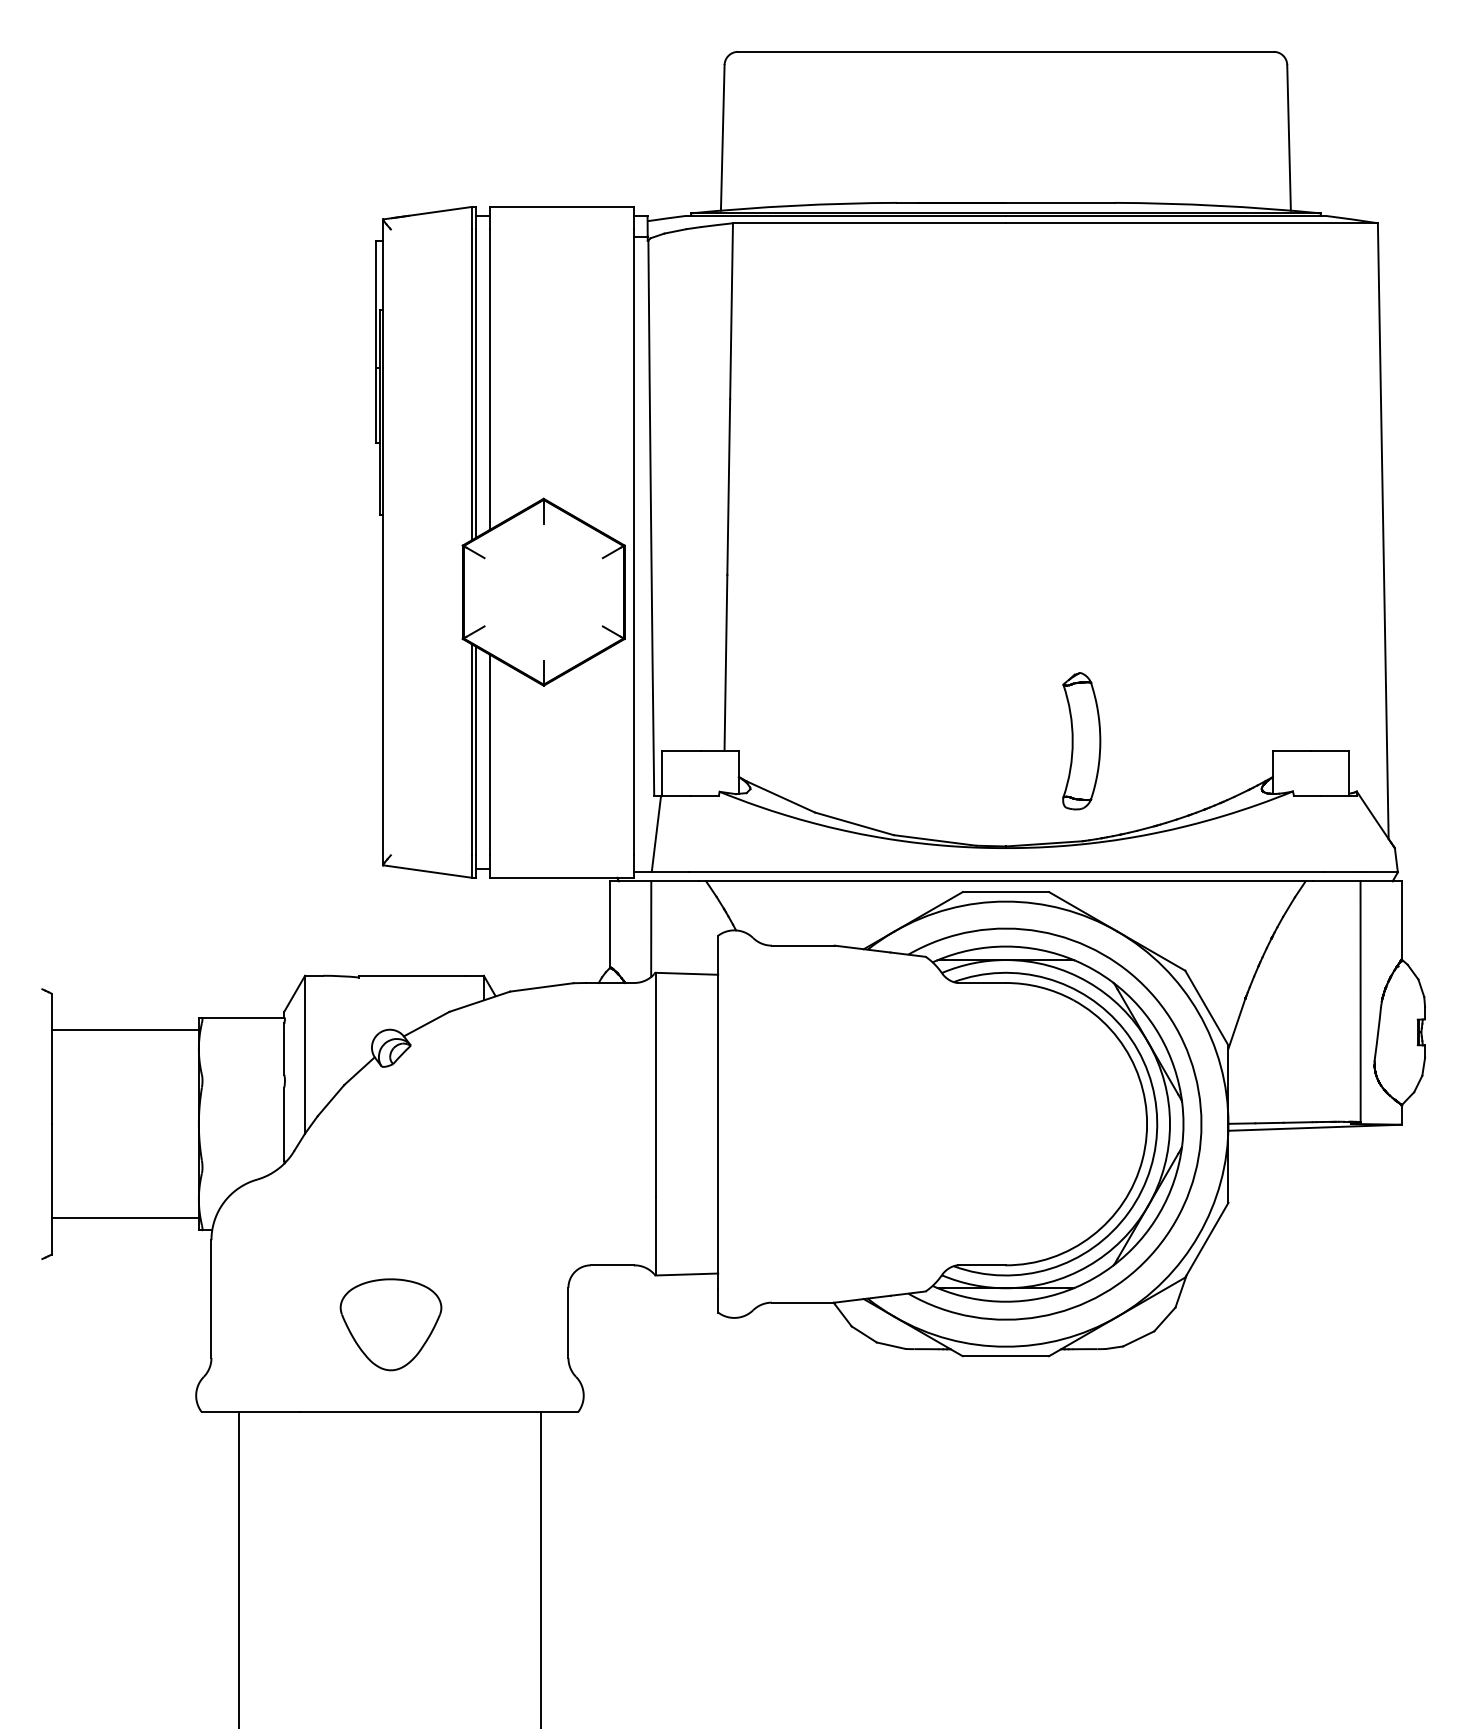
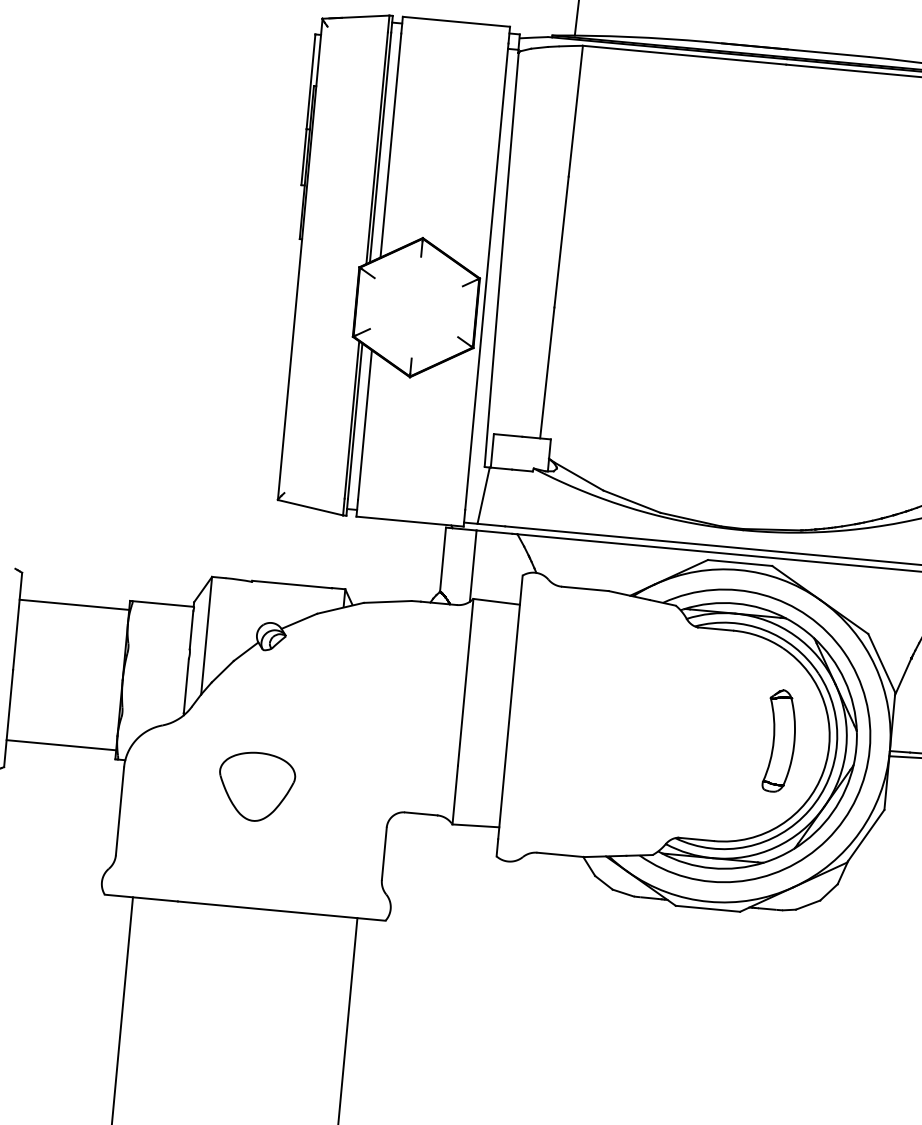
part: (1081, 741) -> (780, 741), moved
part: (390, 1324) -> (256, 786), moved

